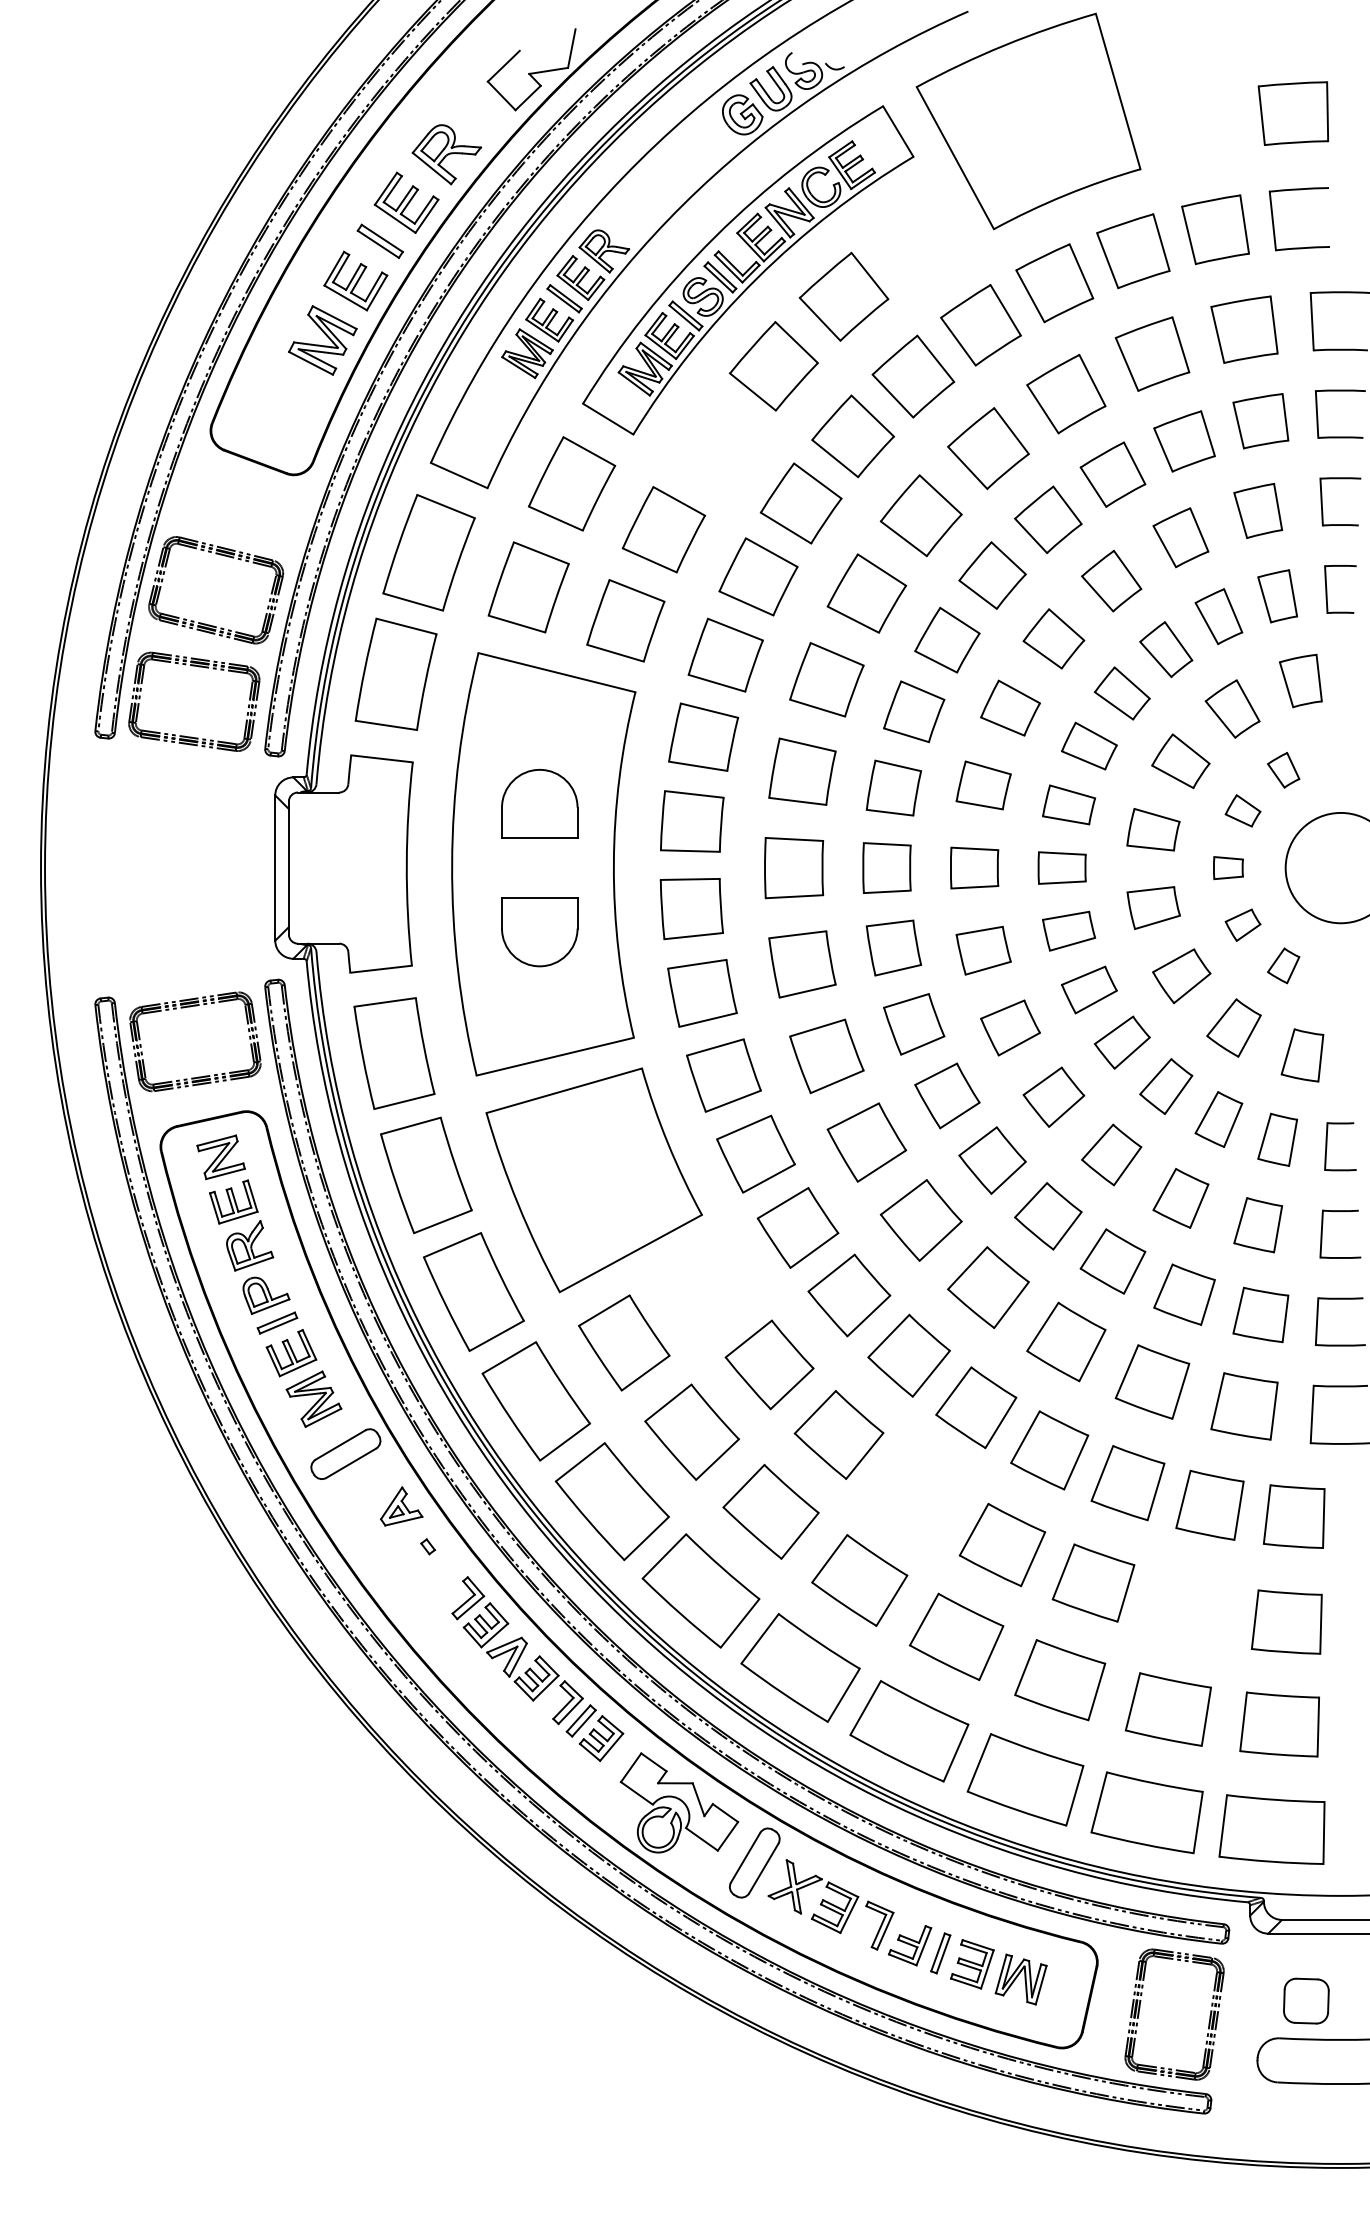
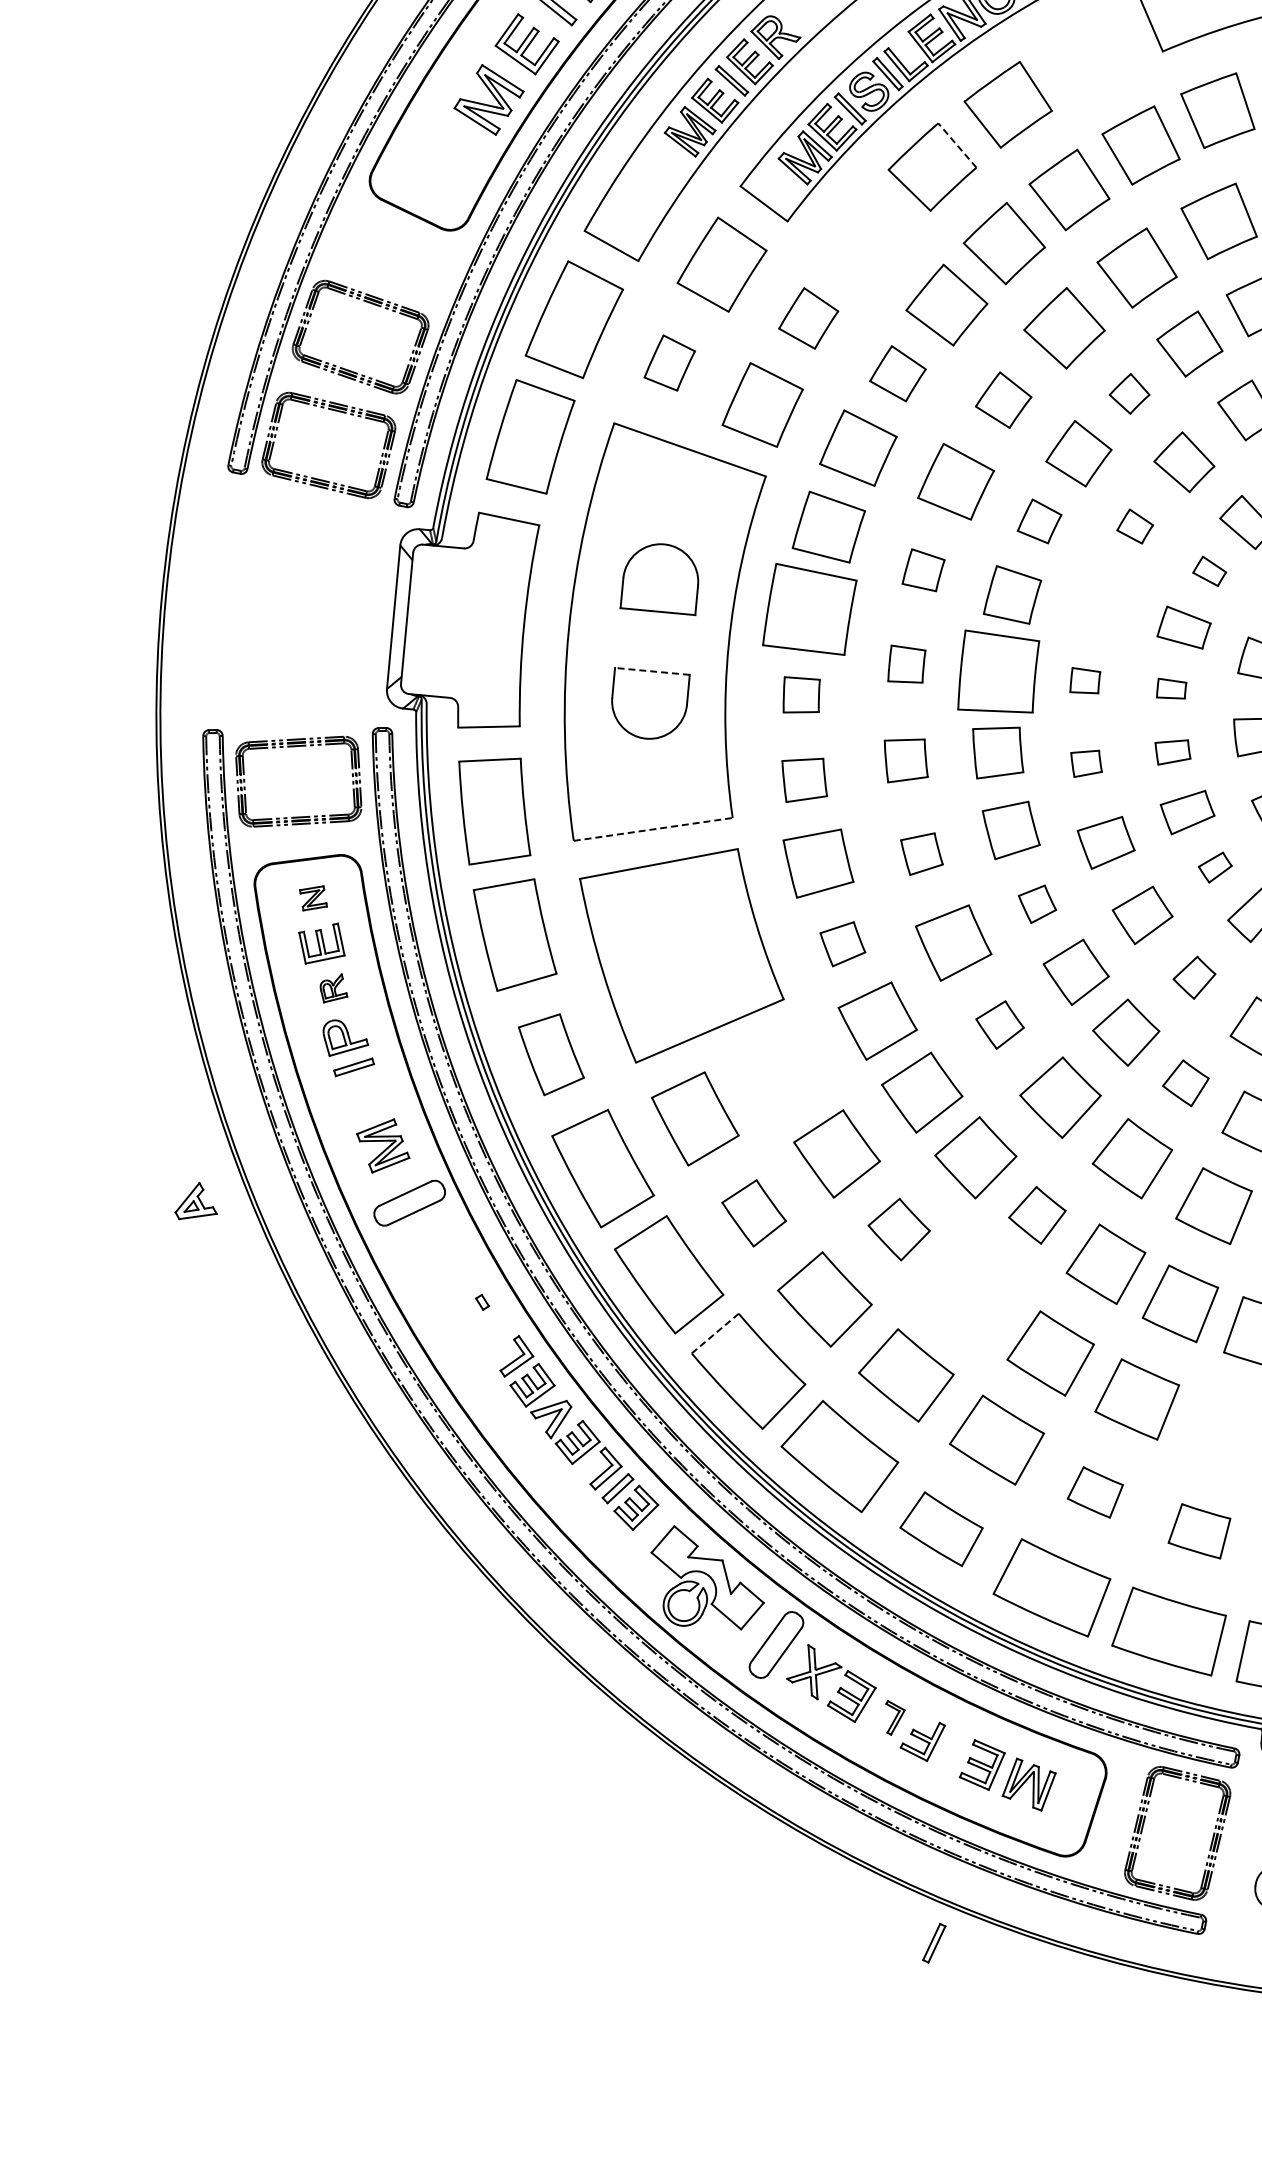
line: (796, 342) -> (957, 145), solid -> dashed
part: (663, 529) -> (808, 318), size x0.7
part: (992, 575) -> (1129, 393), size x0.6
part: (758, 576) -> (898, 373), size x0.7
part: (528, 587) -> (669, 363), size x0.6
part: (866, 593) -> (1003, 399), size x0.7
part: (1010, 707) -> (1135, 525), size x0.6
part: (914, 711) -> (1040, 521), size x0.7
part: (1089, 745) -> (1209, 570), size x0.6
part: (802, 771) -> (923, 570), size x0.6
part: (983, 785) -> (1101, 600), removed
part: (692, 821) -> (810, 609), size x1.4
part: (886, 867) -> (998, 672), size x1.6
part: (974, 867) -> (1085, 680), size x0.6
part: (1061, 867) -> (1171, 688), size x0.6
part: (794, 868) -> (907, 665), size x0.6
line: (539, 898) -> (652, 671), solid -> dashed
part: (691, 909) -> (801, 696), size x0.6
part: (1069, 930) -> (1173, 751), size x0.7
part: (983, 950) -> (1086, 763), size x0.6
part: (802, 964) -> (906, 760), size x0.7
part: (702, 993) -> (804, 780), size x0.7
part: (1122, 1042) -> (1215, 867), size x0.6
line: (555, 1056) -> (653, 829), solid -> dashed
part: (826, 1056) -> (921, 854), size x0.6
part: (947, 1095) -> (1037, 903), size x0.6
part: (755, 1153) -> (842, 943), size x0.6
part: (1111, 1154) -> (1194, 977), size x0.7
part: (220, 1157) -> (312, 898), size x0.6
part: (920, 1220) -> (999, 1024), size x0.6
part: (250, 1245) -> (334, 988), size x0.6
part: (1112, 1261) -> (1185, 1083), size x0.7
part: (473, 1291) -> (550, 1054), size x0.7
part: (291, 1353) -> (365, 1098), removed
part: (976, 1407) -> (1037, 1214), size x0.7
part: (691, 1431) -> (753, 1212), size x0.7
part: (838, 1434) -> (898, 1228), size x0.7
part: (401, 1506) -> (197, 1201), moved
line: (664, 1556) -> (715, 1333), solid -> dashed
part: (1060, 1680) -> (1095, 1492), size x0.6
part: (1167, 1709) -> (1198, 1531), size x0.7
part: (909, 1731) -> (941, 1529), size x0.7
part: (879, 1925) -> (894, 1718), size x0.7
part: (940, 1953) -> (934, 1943), moved

